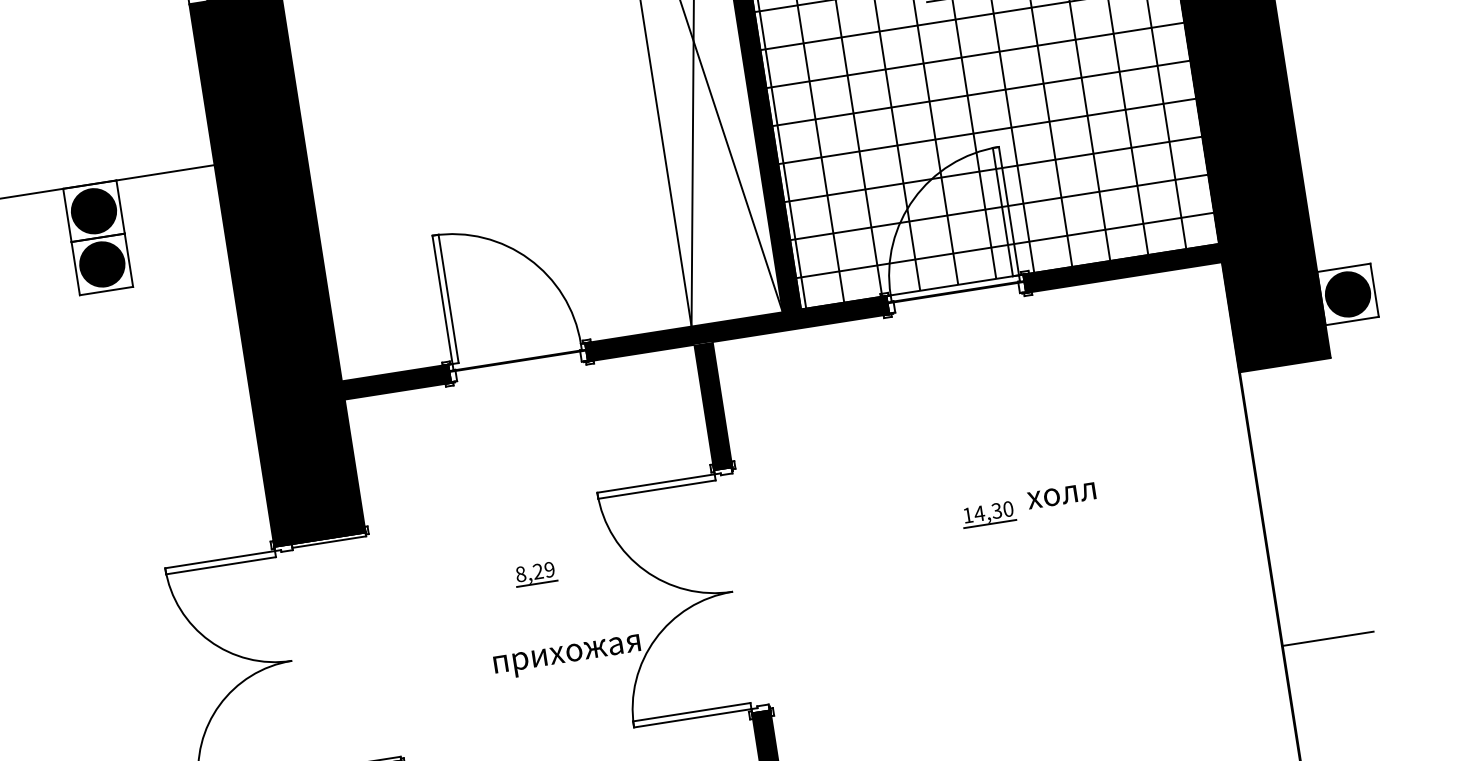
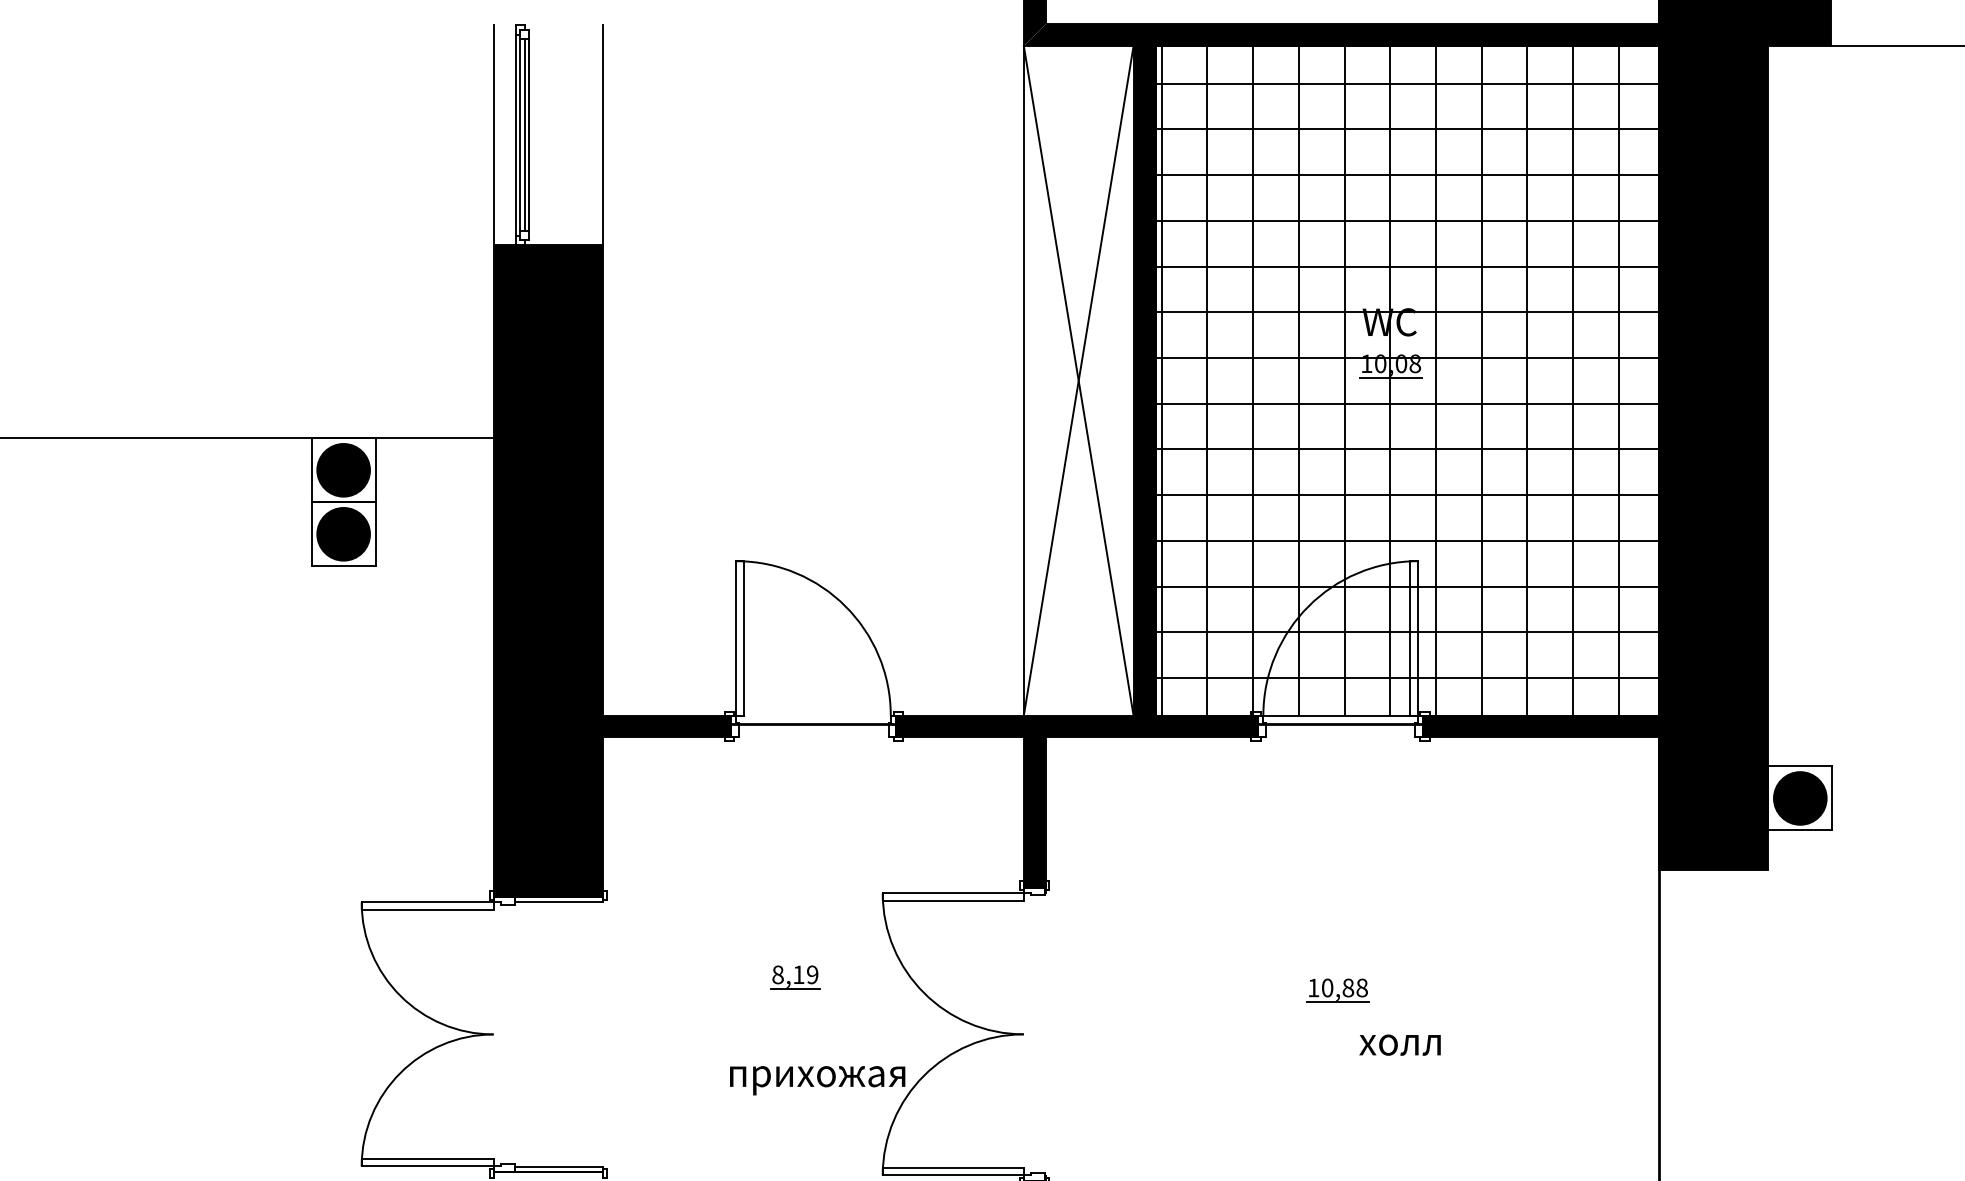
text: (1061, 495) -> (1399, 1044), moved
text: (993, 511) -> (1344, 987), 14,30 -> 10,88
text: (537, 571) -> (798, 974), 8,29 -> 8,19

